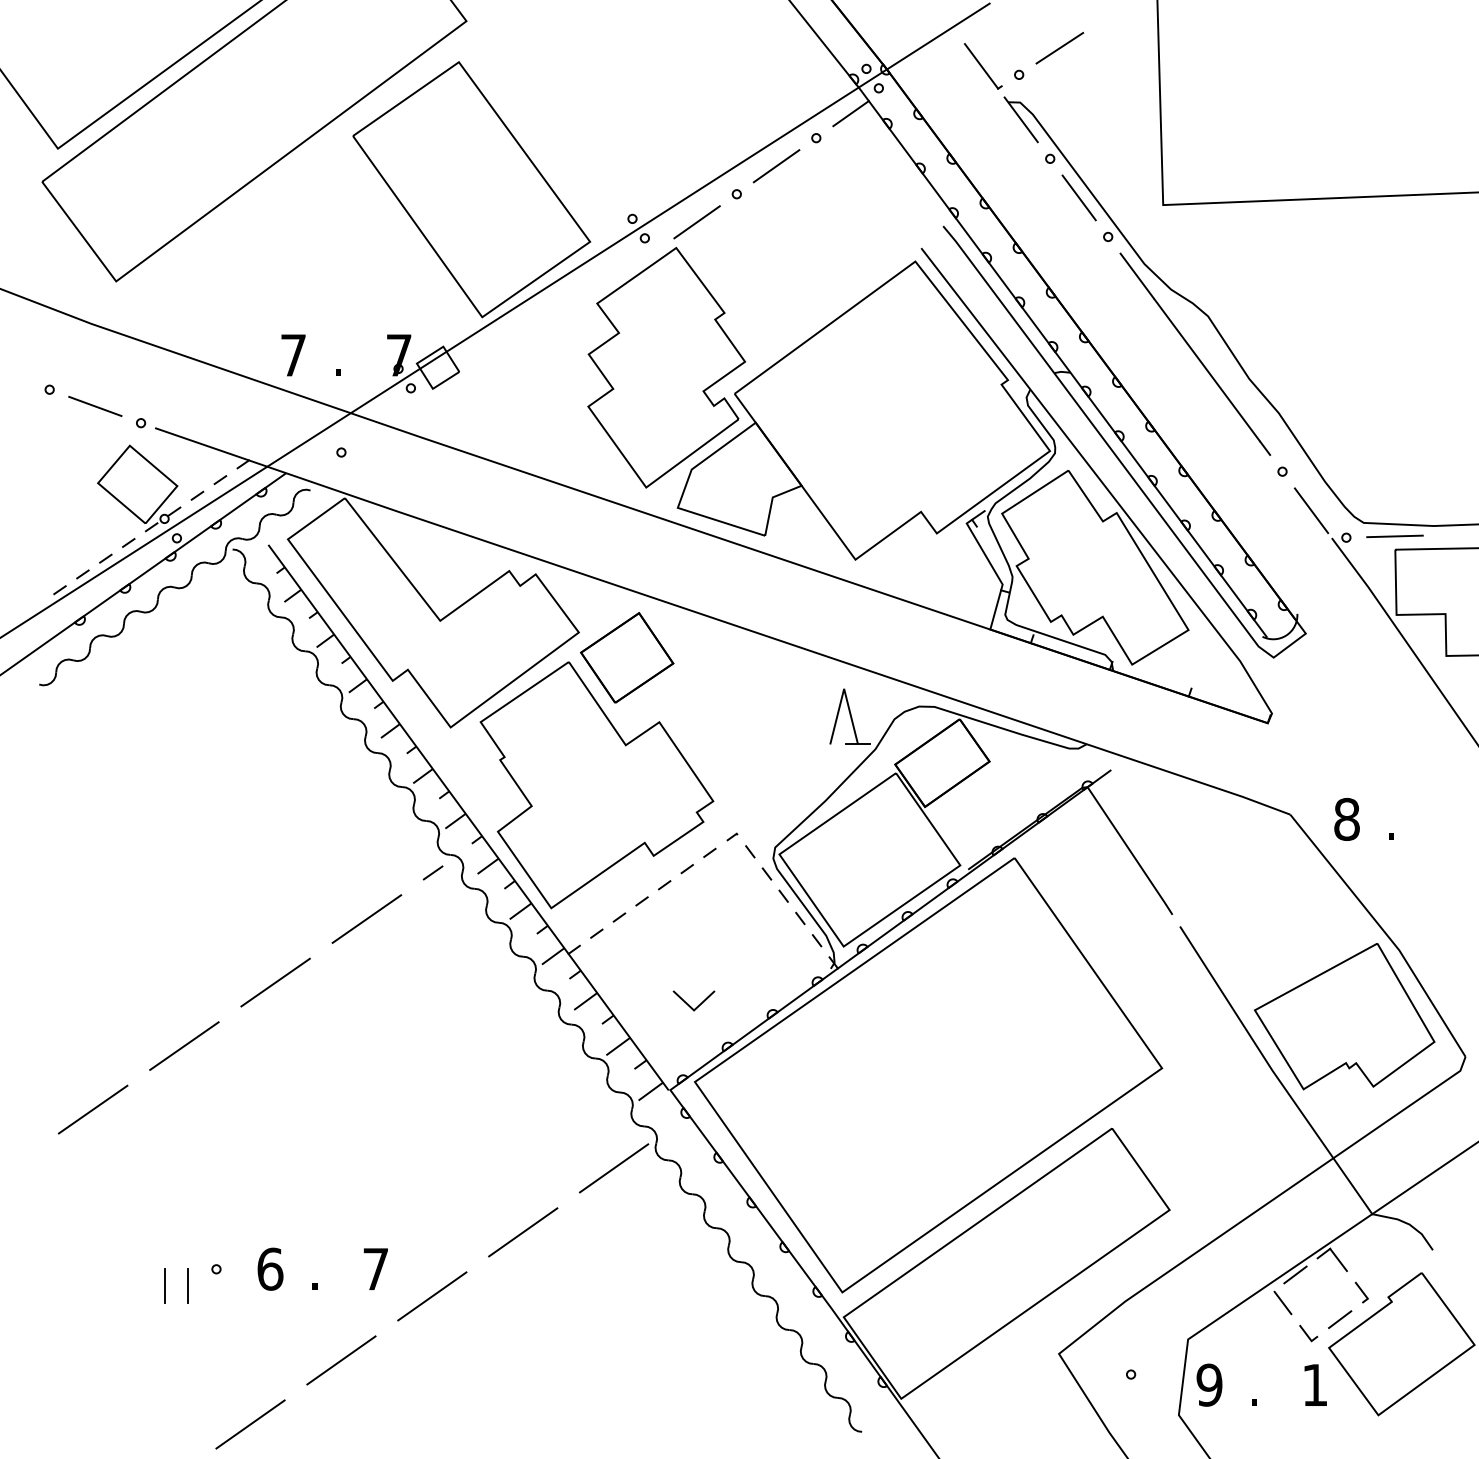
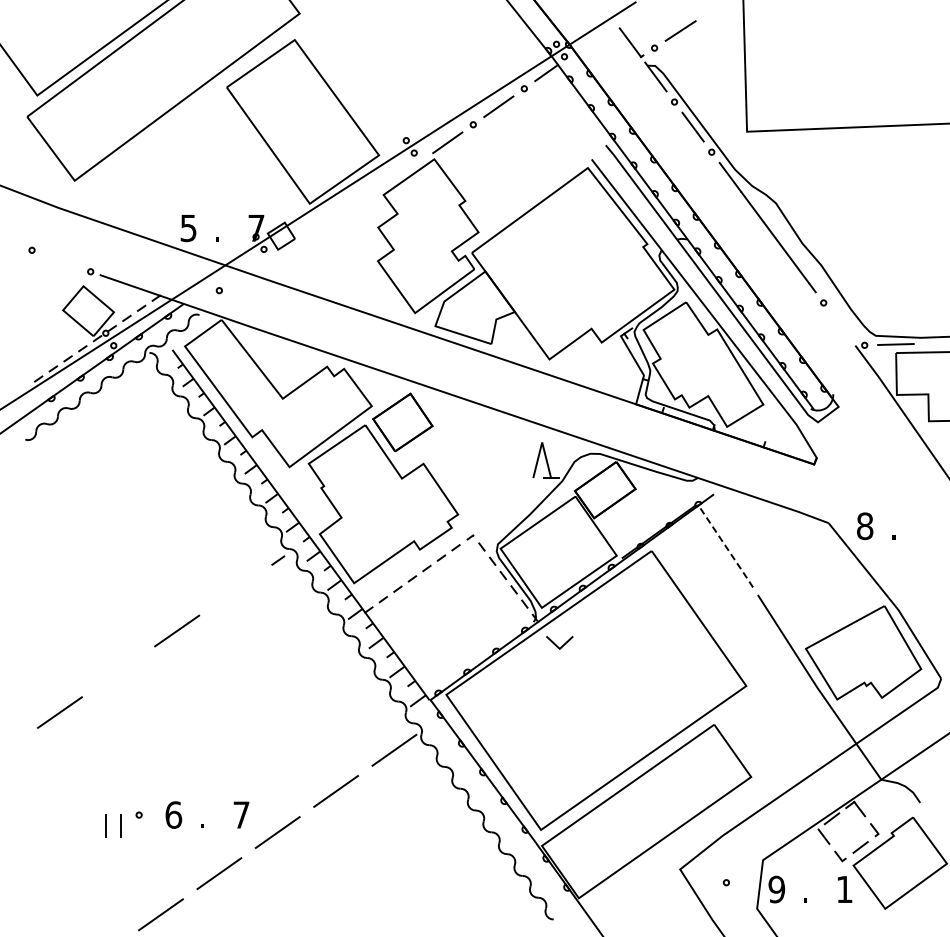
text: (293, 355) -> (188, 228), 7 -> 5
line: (95, 405) -> (61, 260), removed
line: (1310, 509) -> (841, 327), removed
line: (1131, 850) -> (726, 546), solid -> dashed
line: (366, 917) -> (235, 589), removed
line: (688, 1003) -> (556, 644), moved
line: (184, 1045) -> (118, 671), removed

